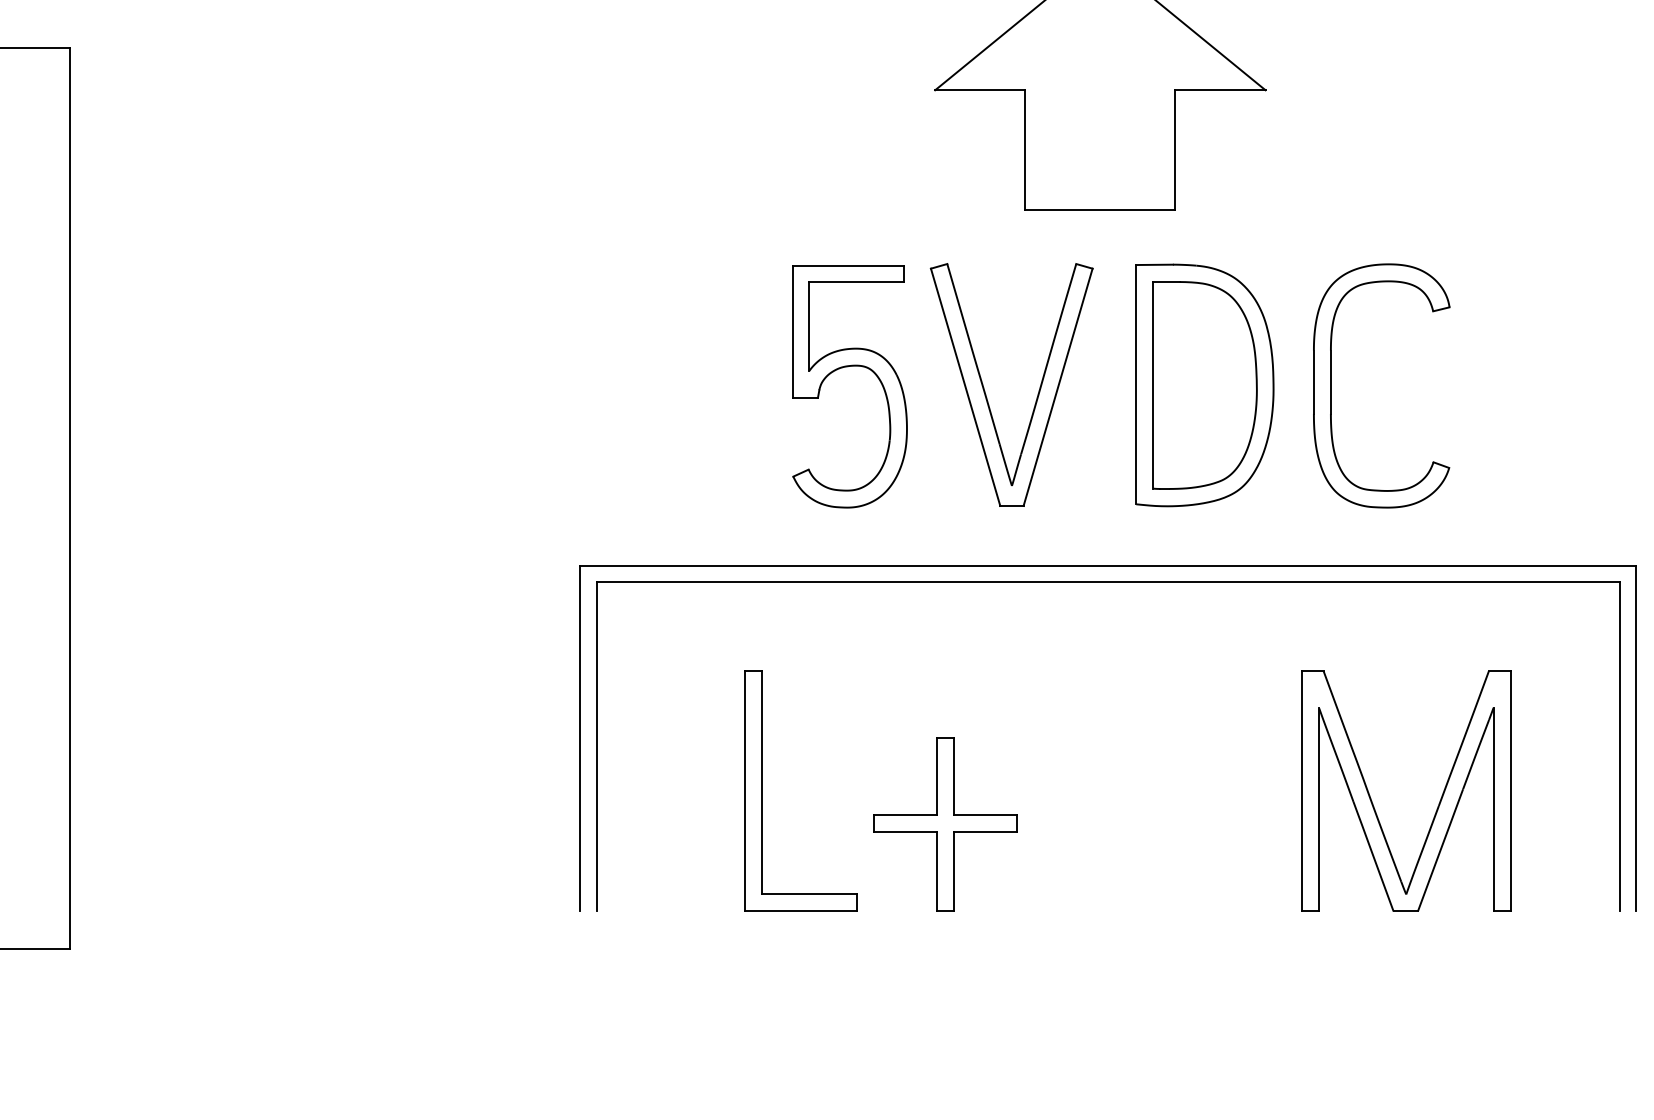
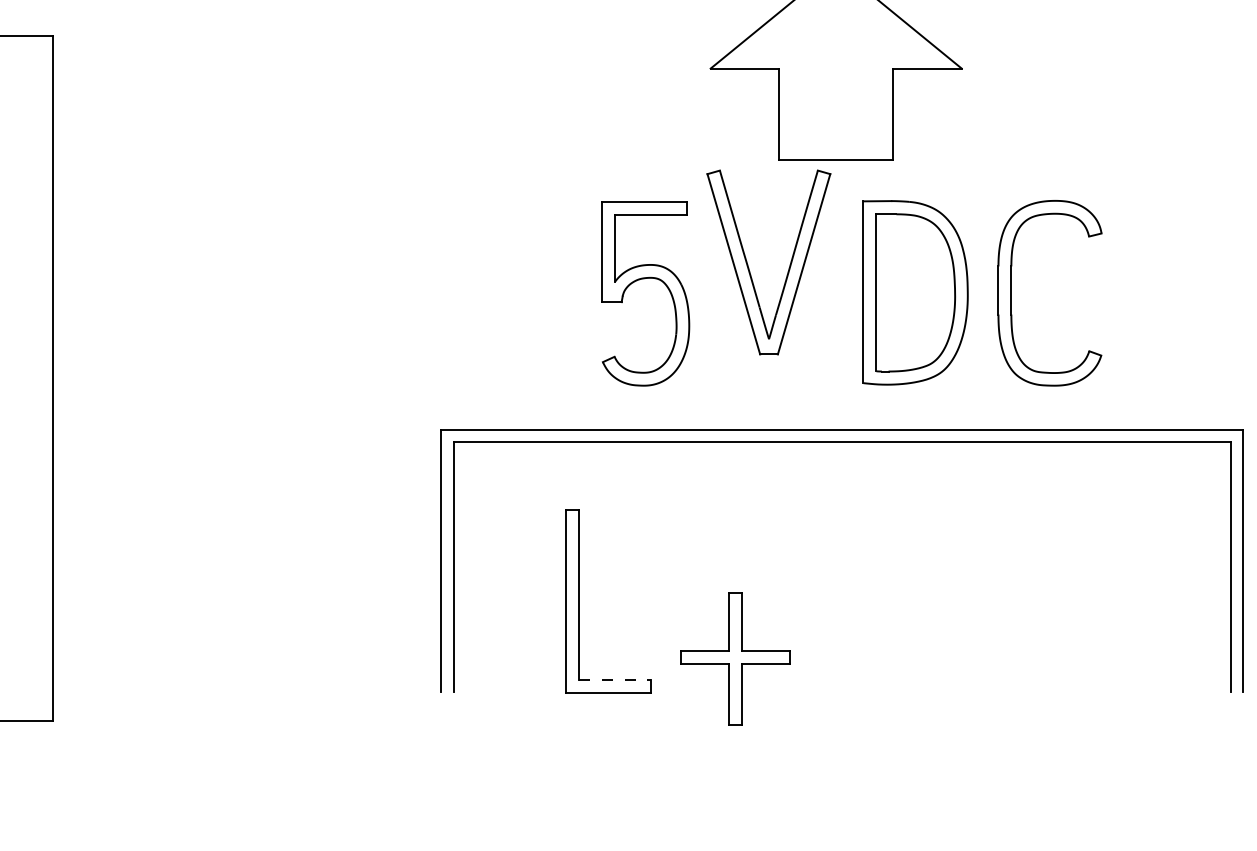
part: (986, 392) -> (749, 268), moved
part: (1438, 800) -> (1093, 608), removed
part: (945, 824) -> (735, 658), moved
line: (809, 894) -> (615, 679), solid -> dashed

